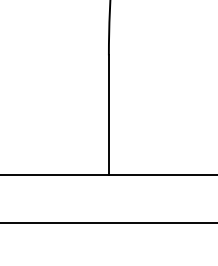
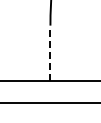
line: (109, 115) -> (50, 53), solid -> dashed

